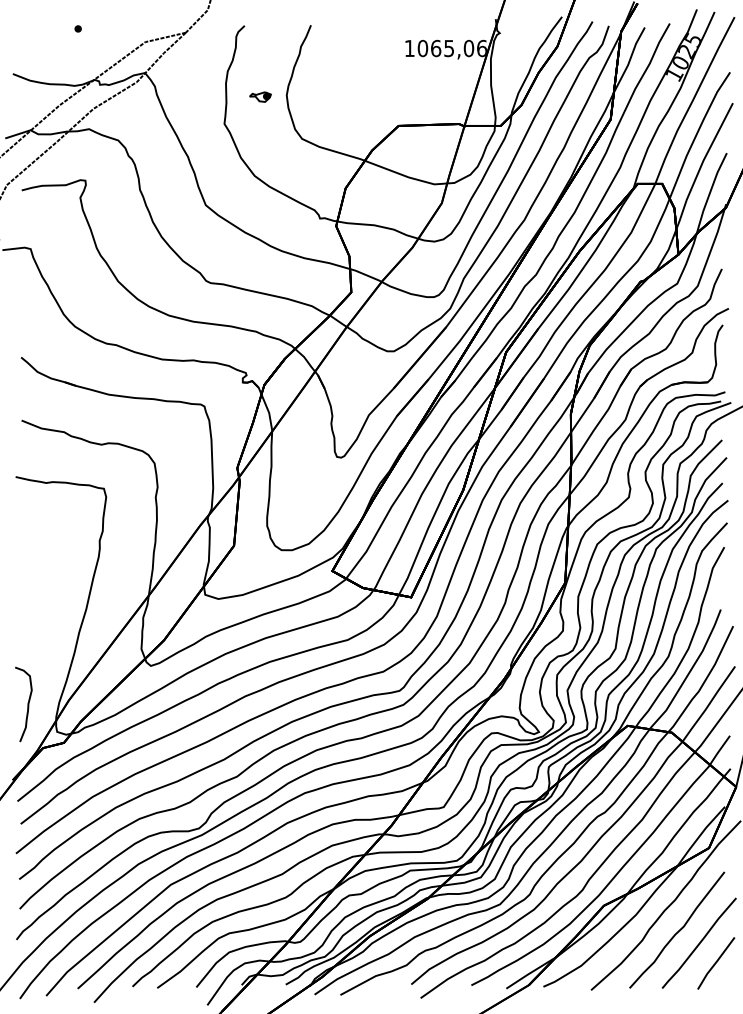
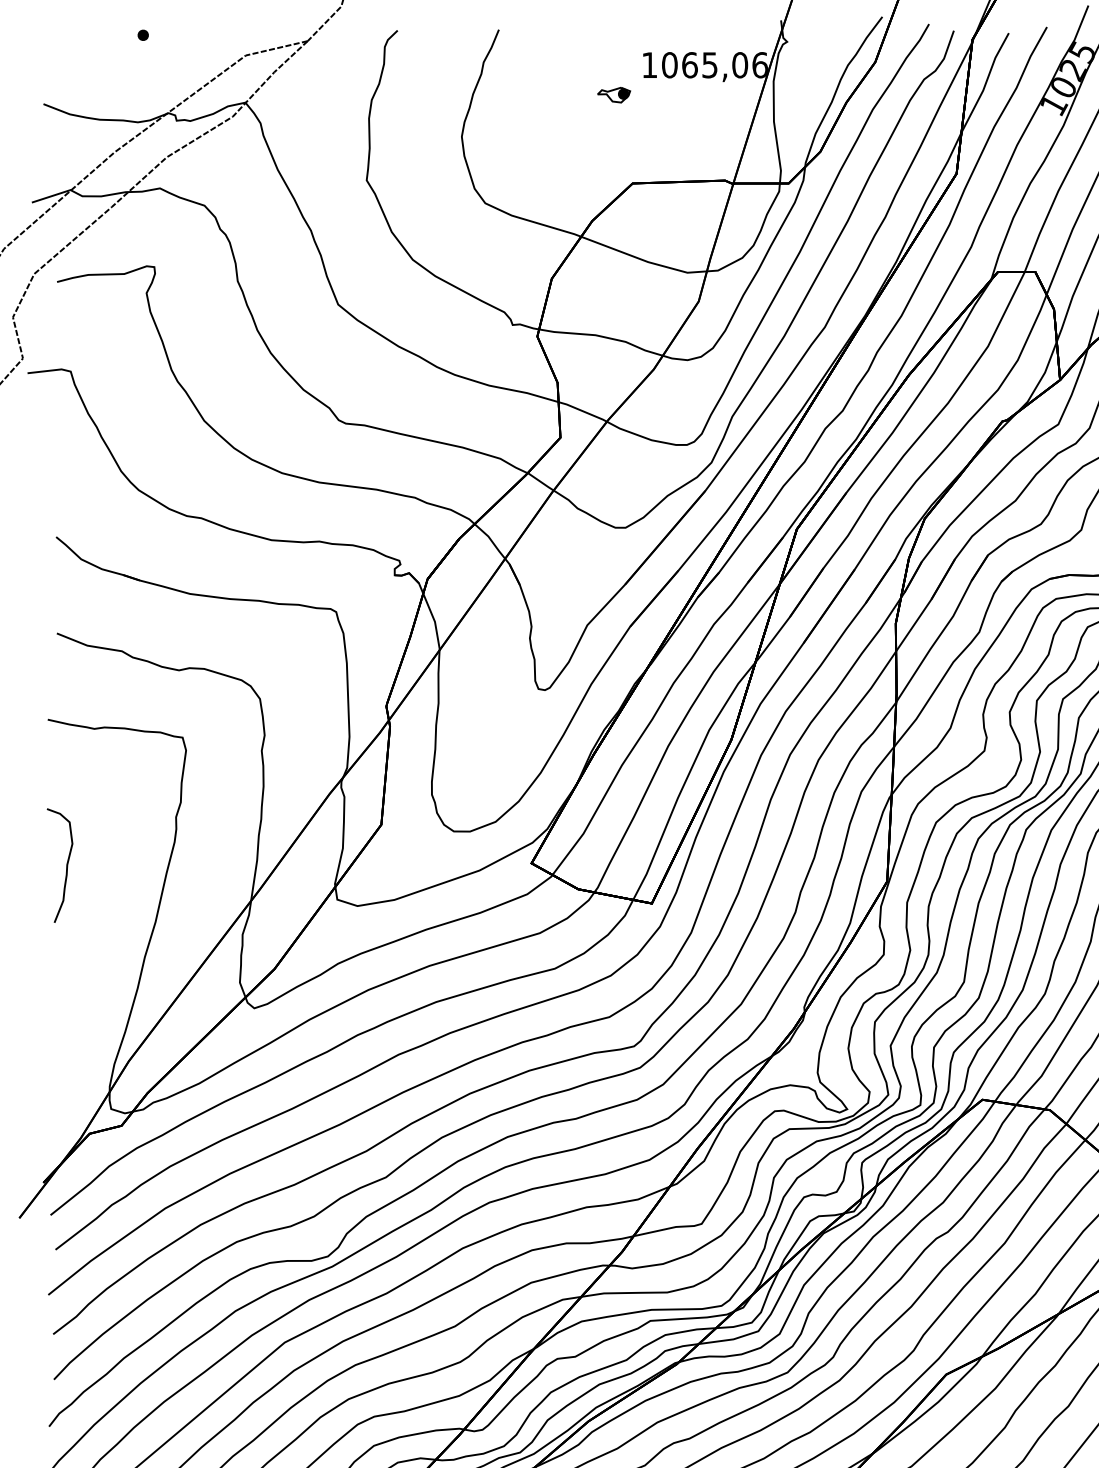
part: (260, 96) -> (614, 94), moved
curve: (27, 704) -> (65, 865), moved

